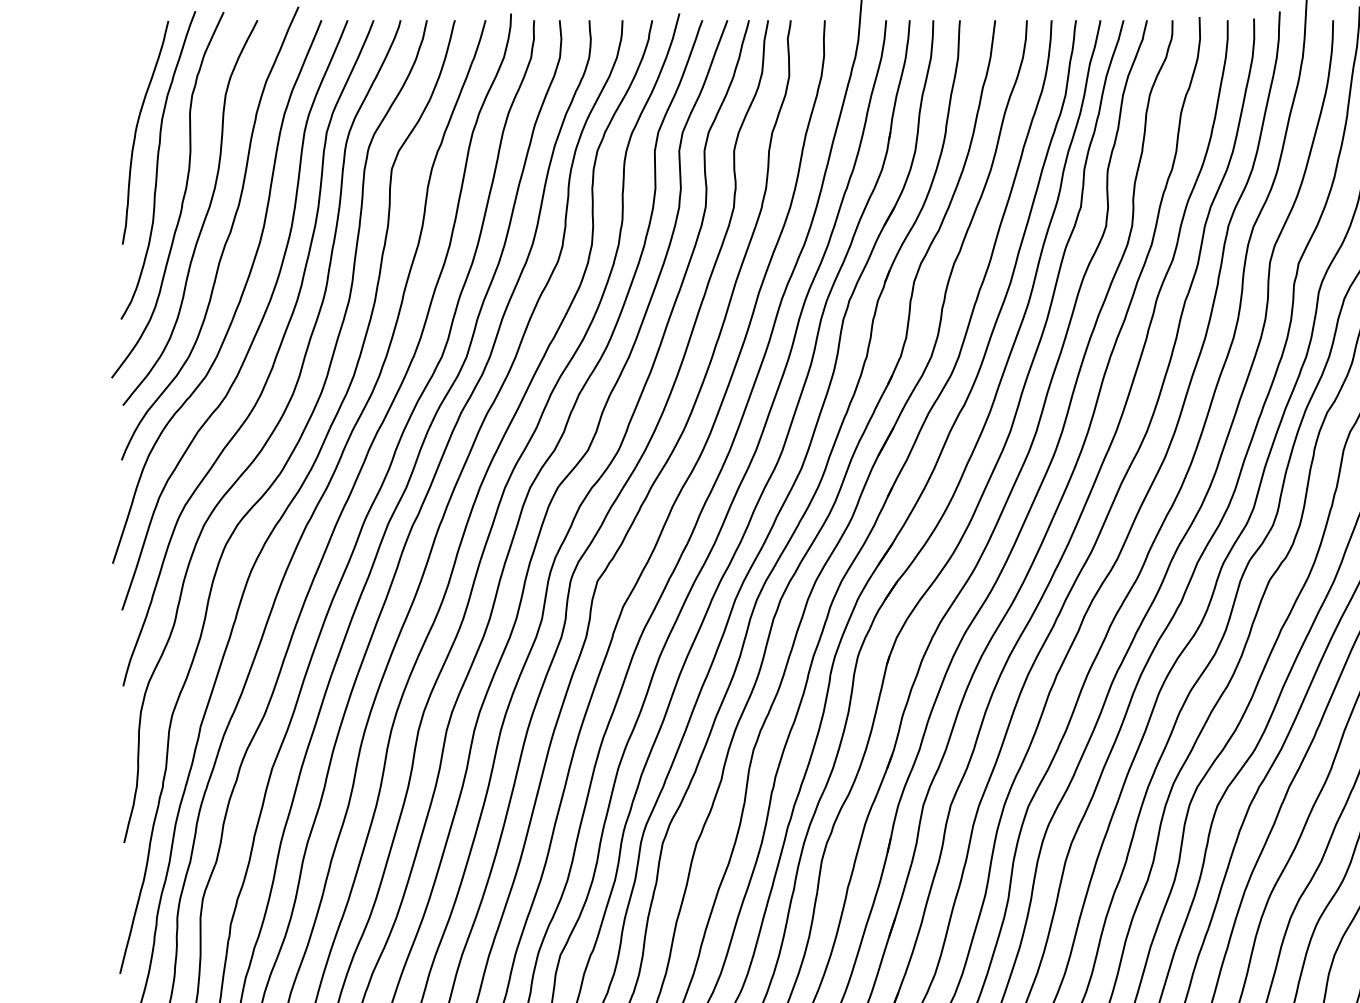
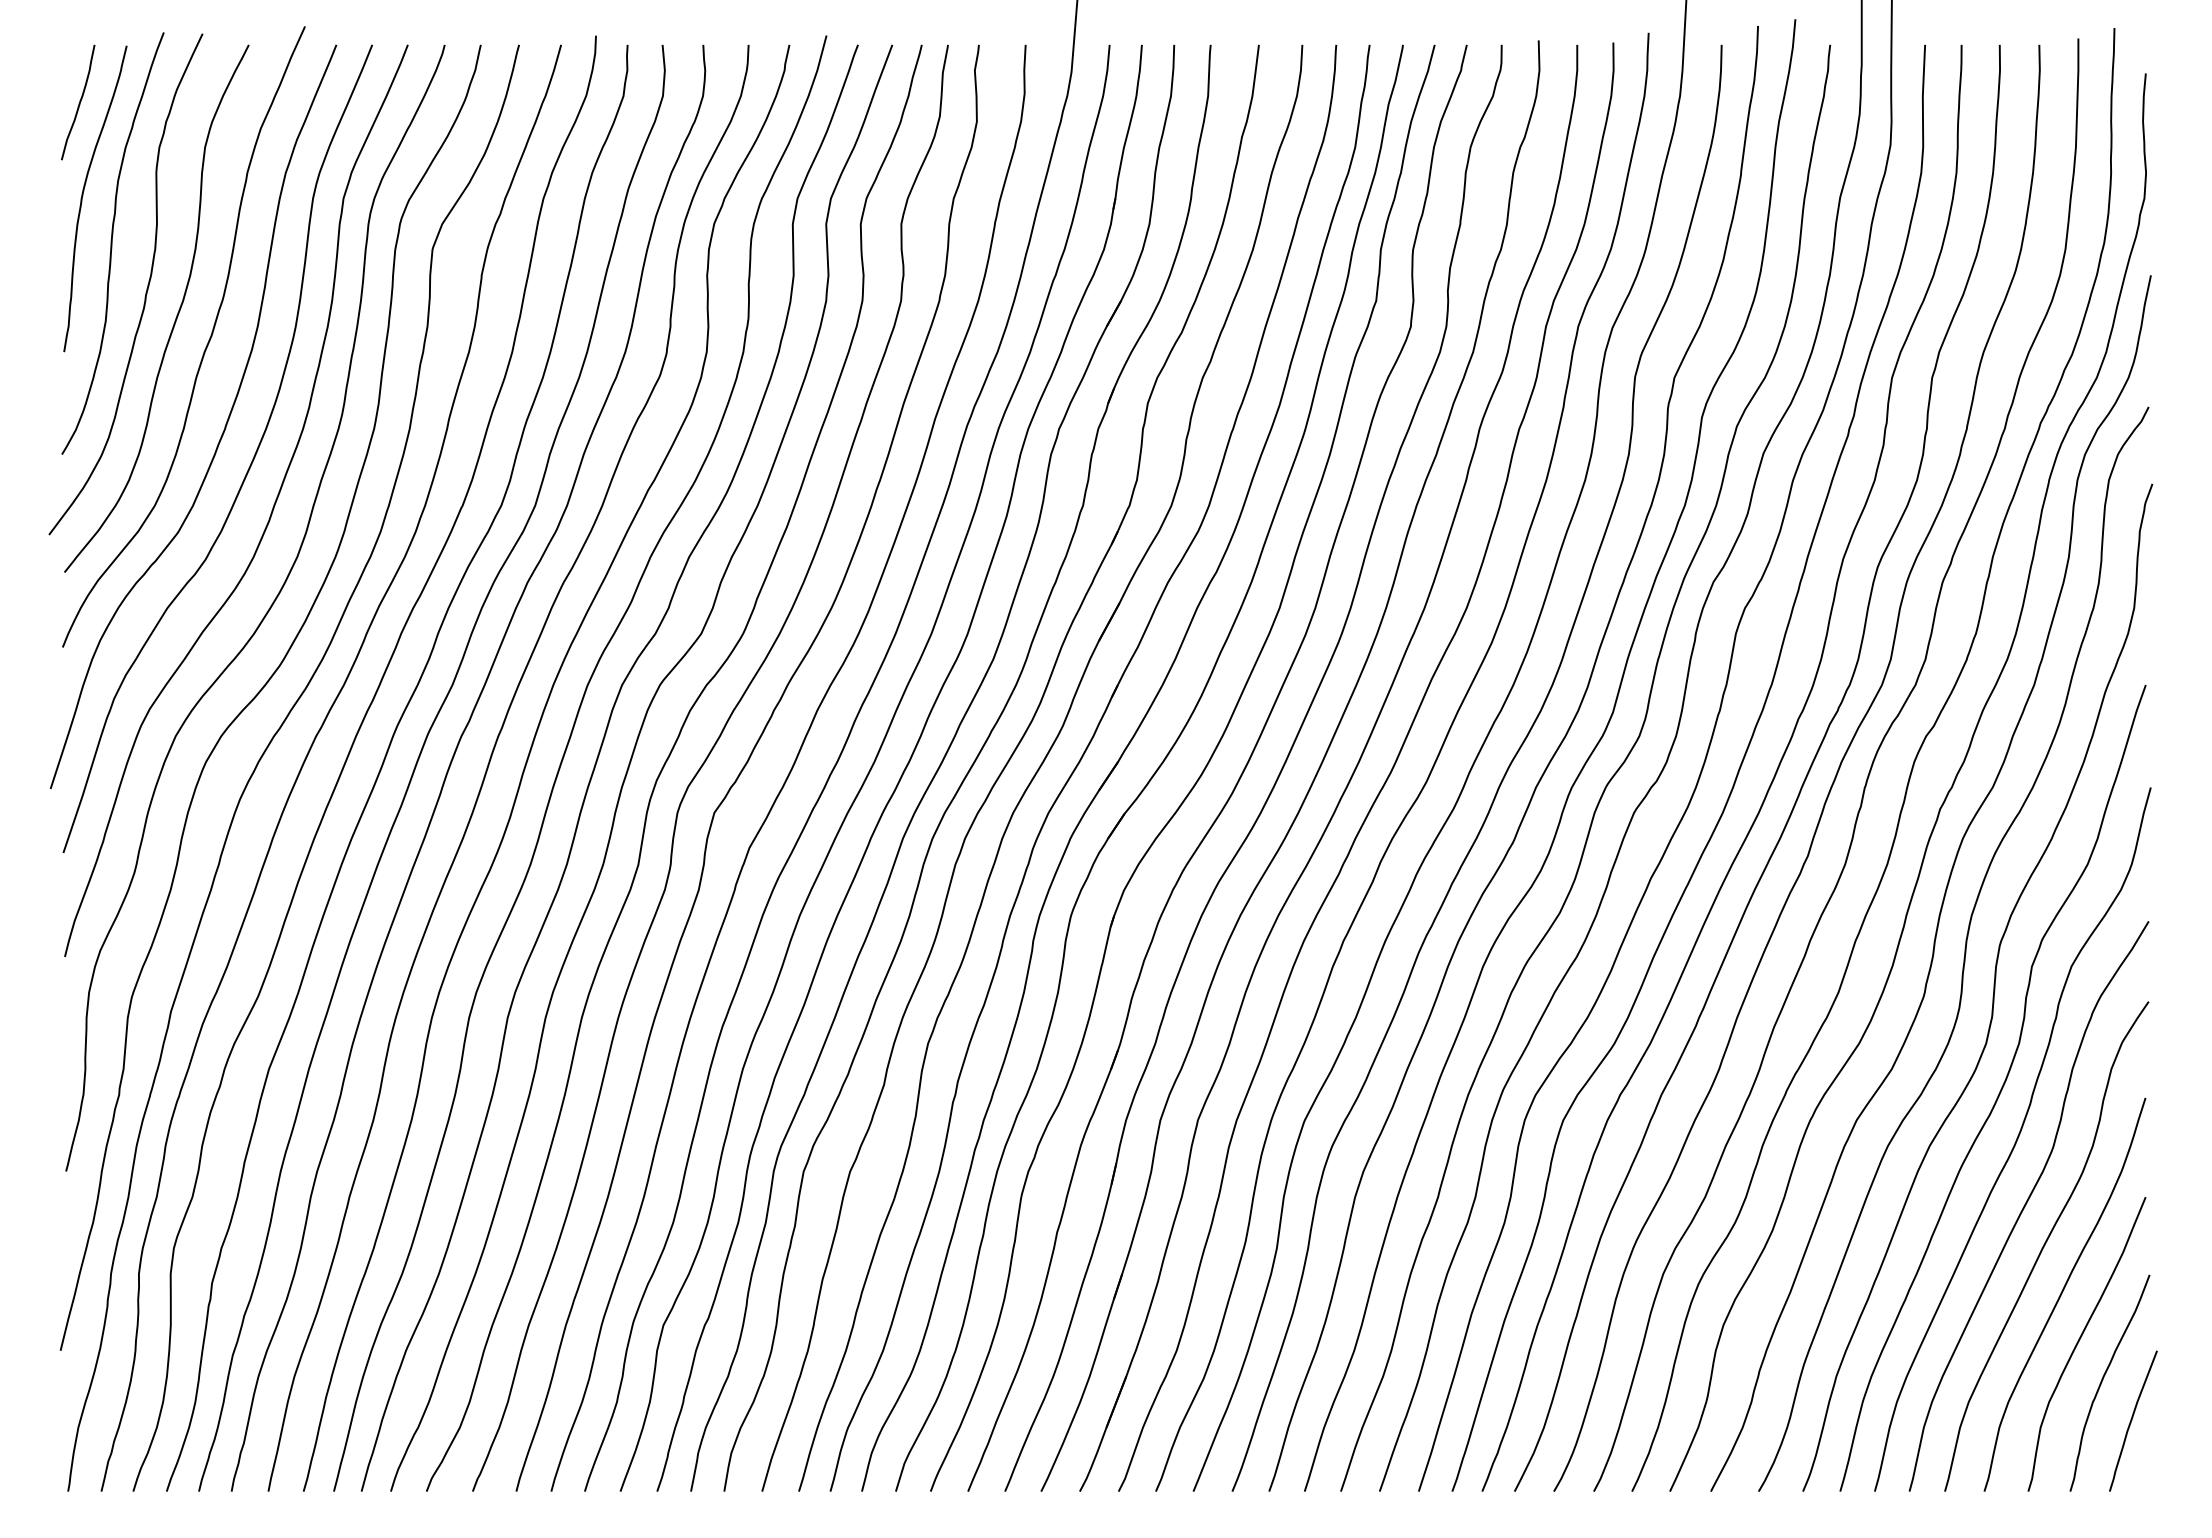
curve: (133, 62) -> (79, 102), added

